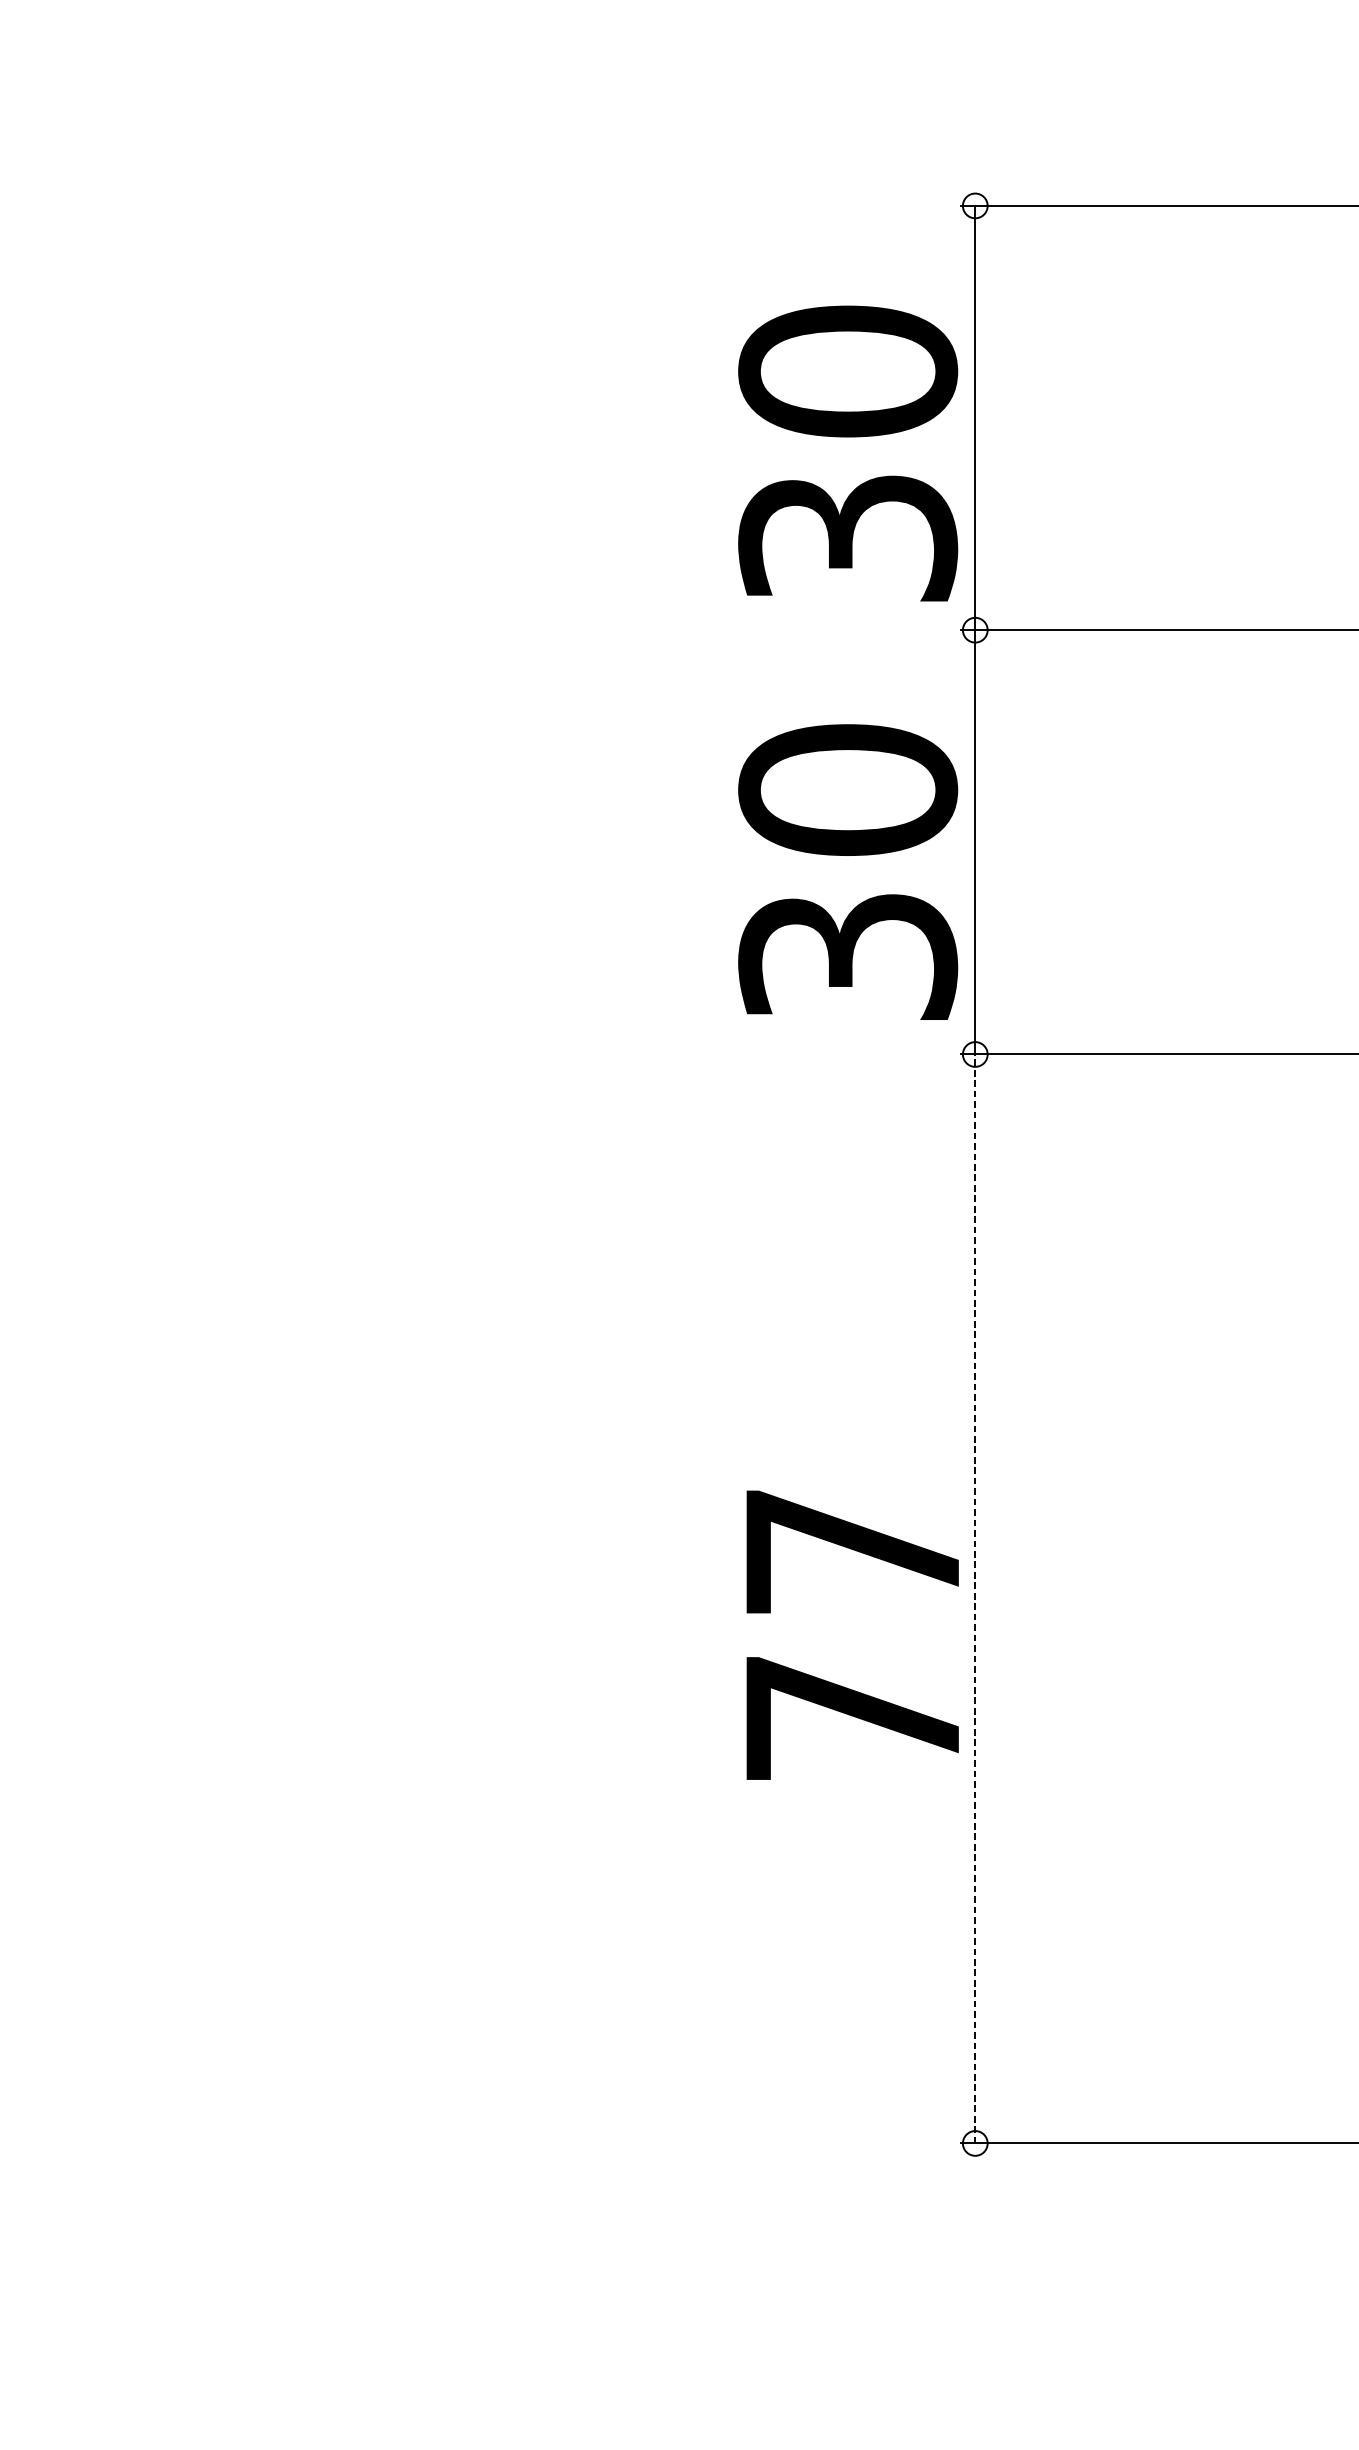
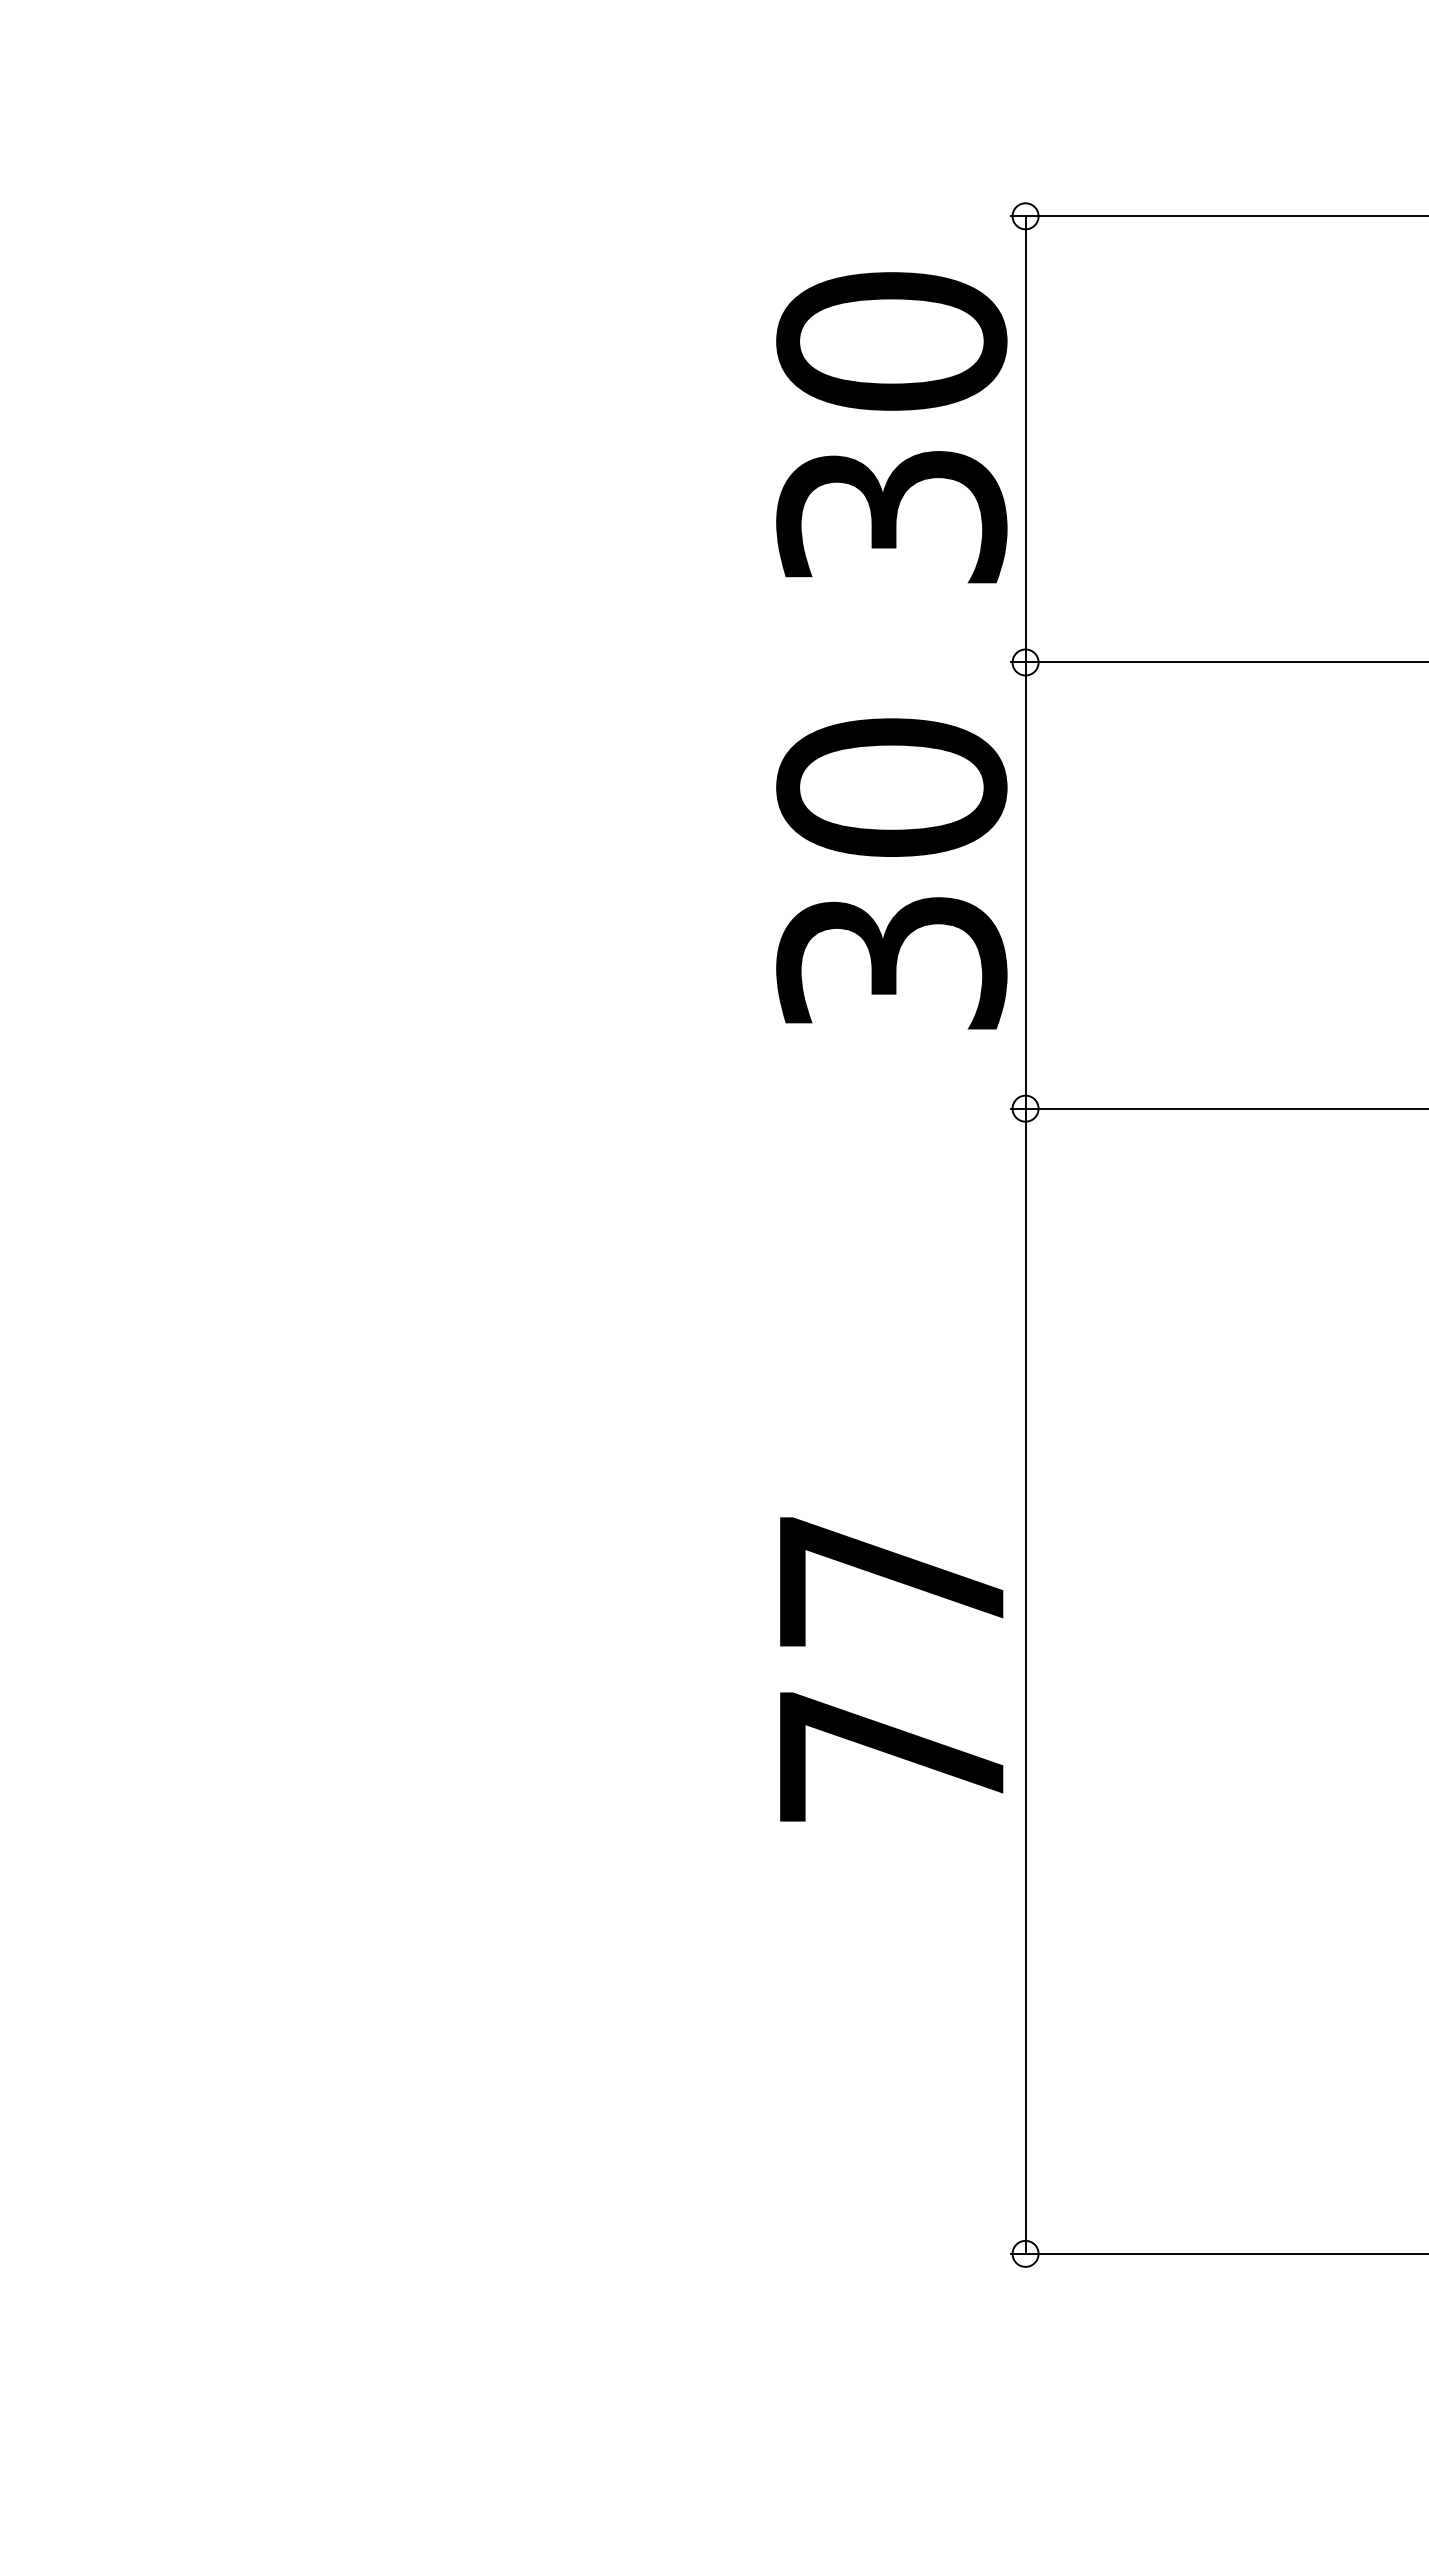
text: (847, 453) -> (891, 427), moved
text: (847, 871) -> (891, 873), moved
line: (975, 1599) -> (1025, 1681), dashed -> solid
text: (852, 1635) -> (891, 1669), moved

